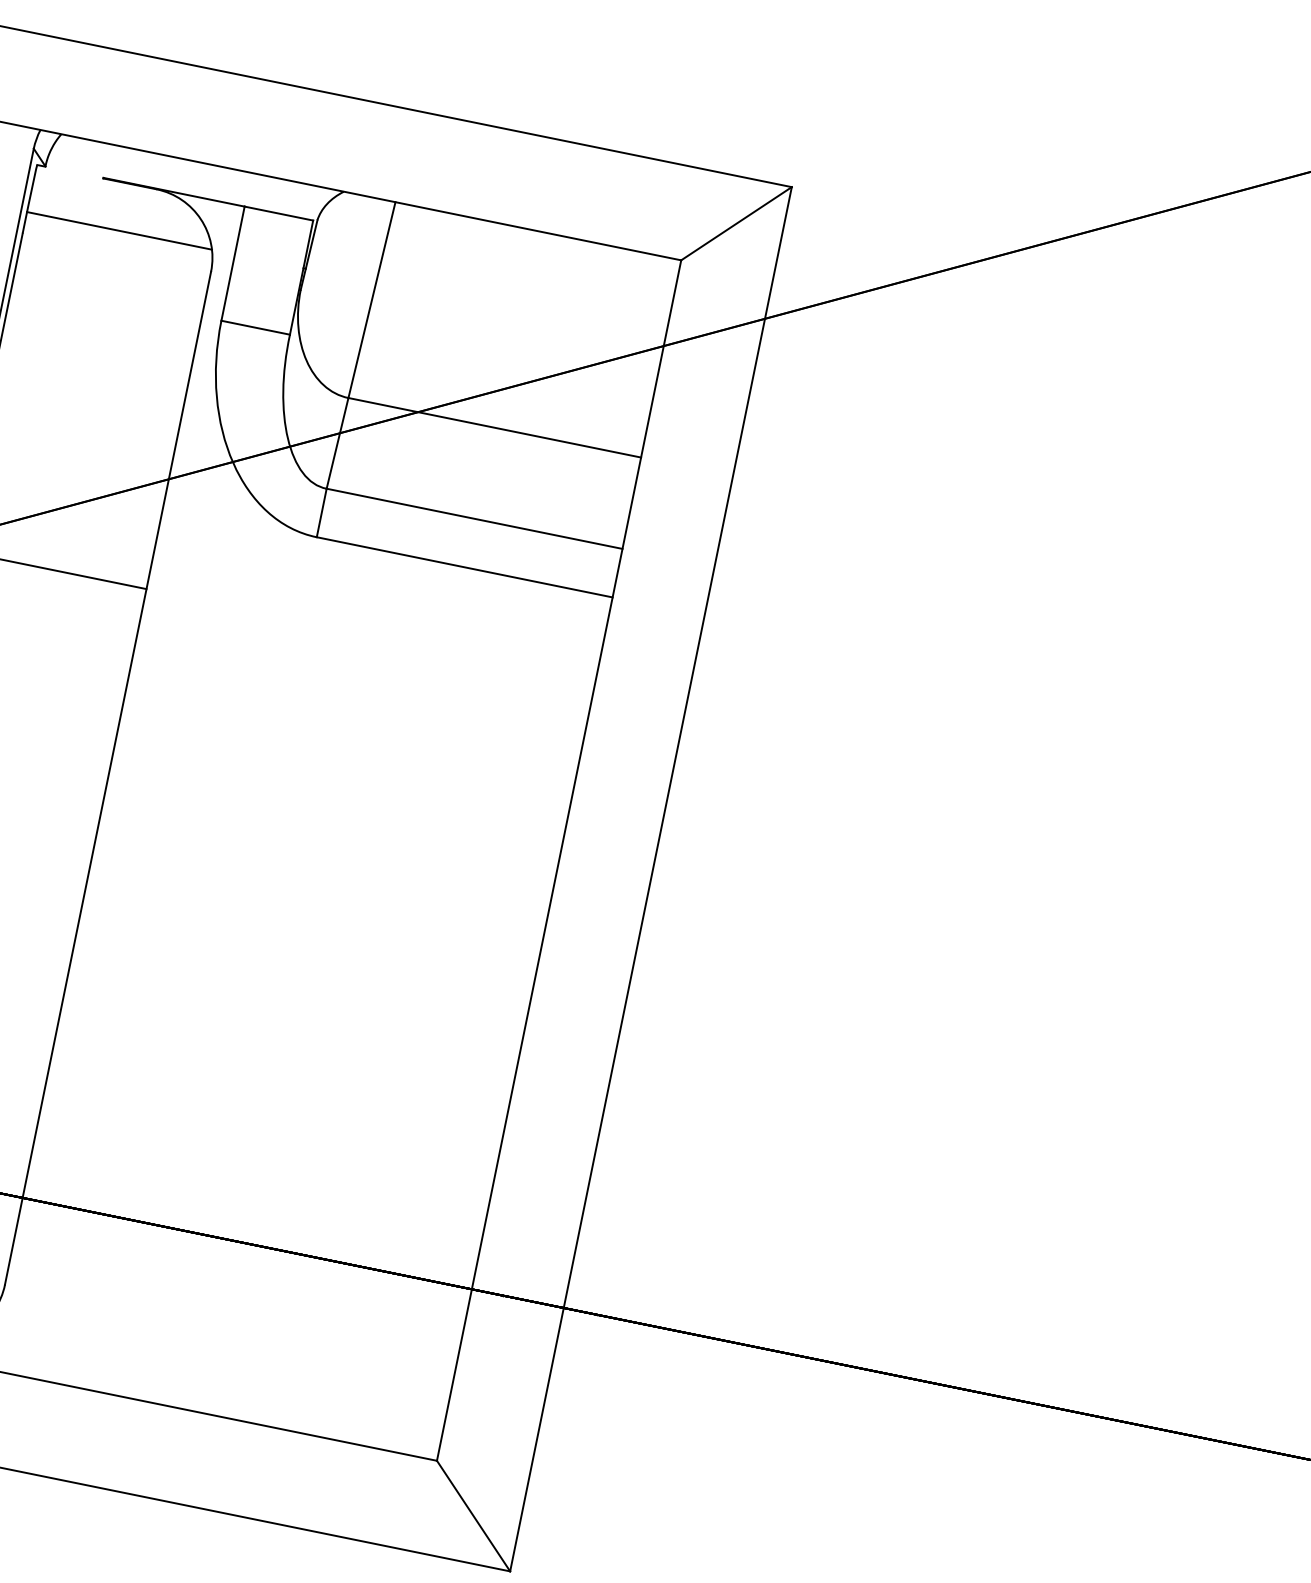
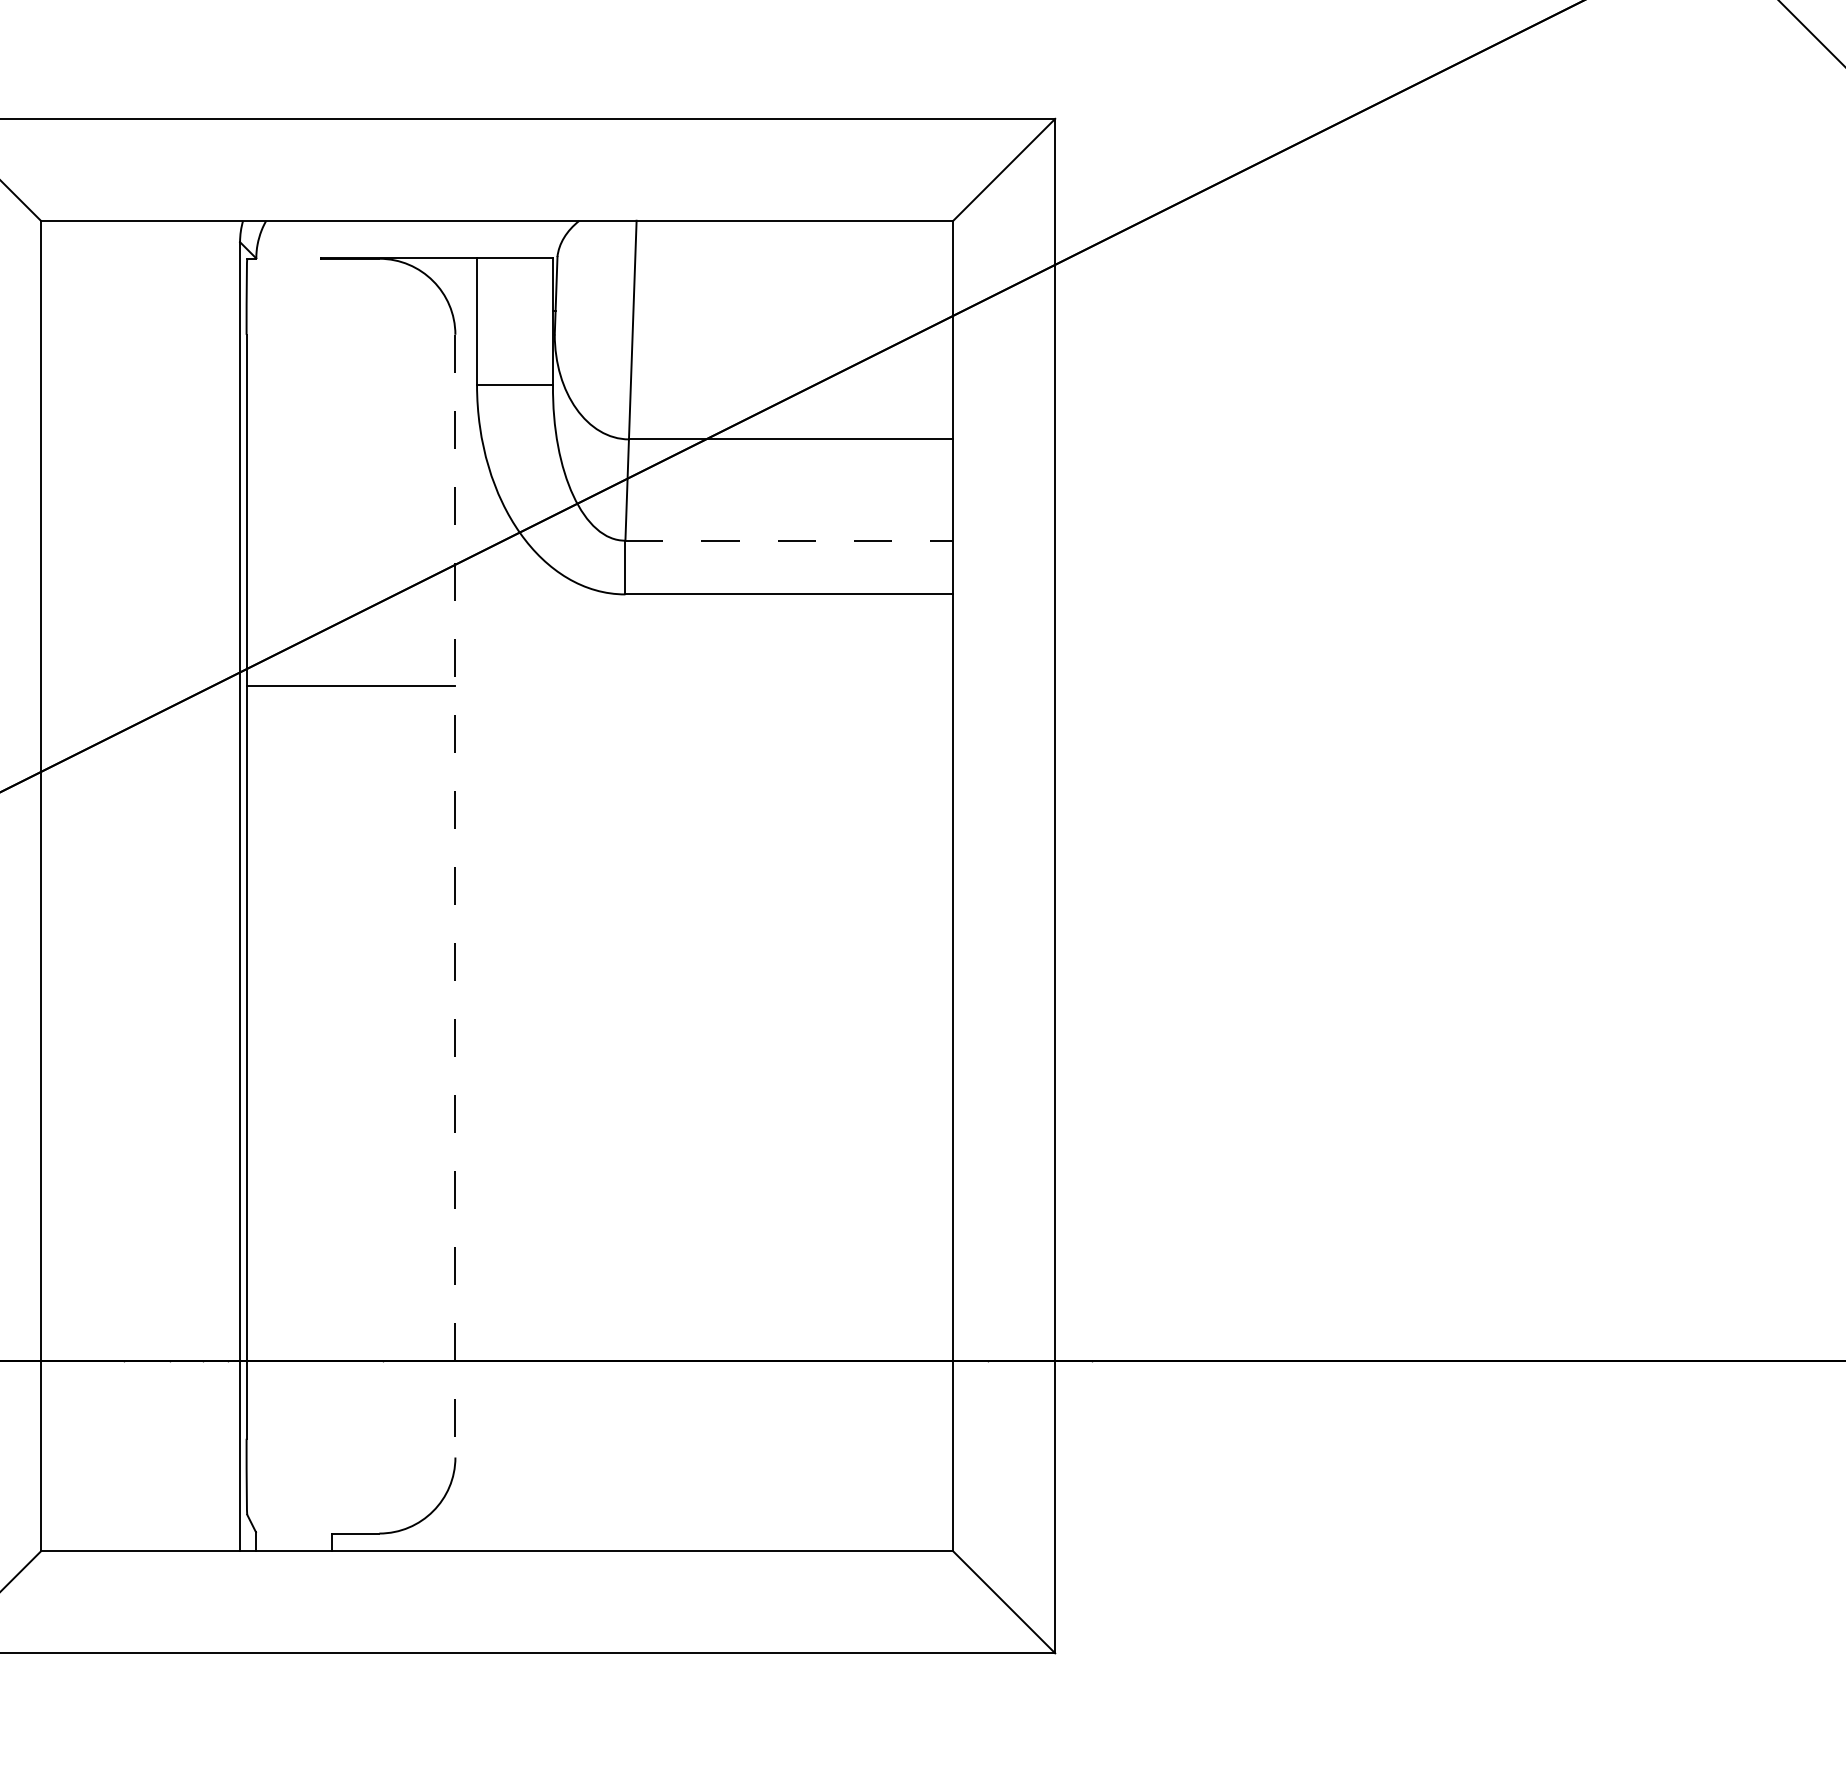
line: (118, 231) -> (348, 311), removed
line: (474, 518) -> (789, 540), solid -> dashed
line: (108, 778) -> (455, 896), solid -> dashed

